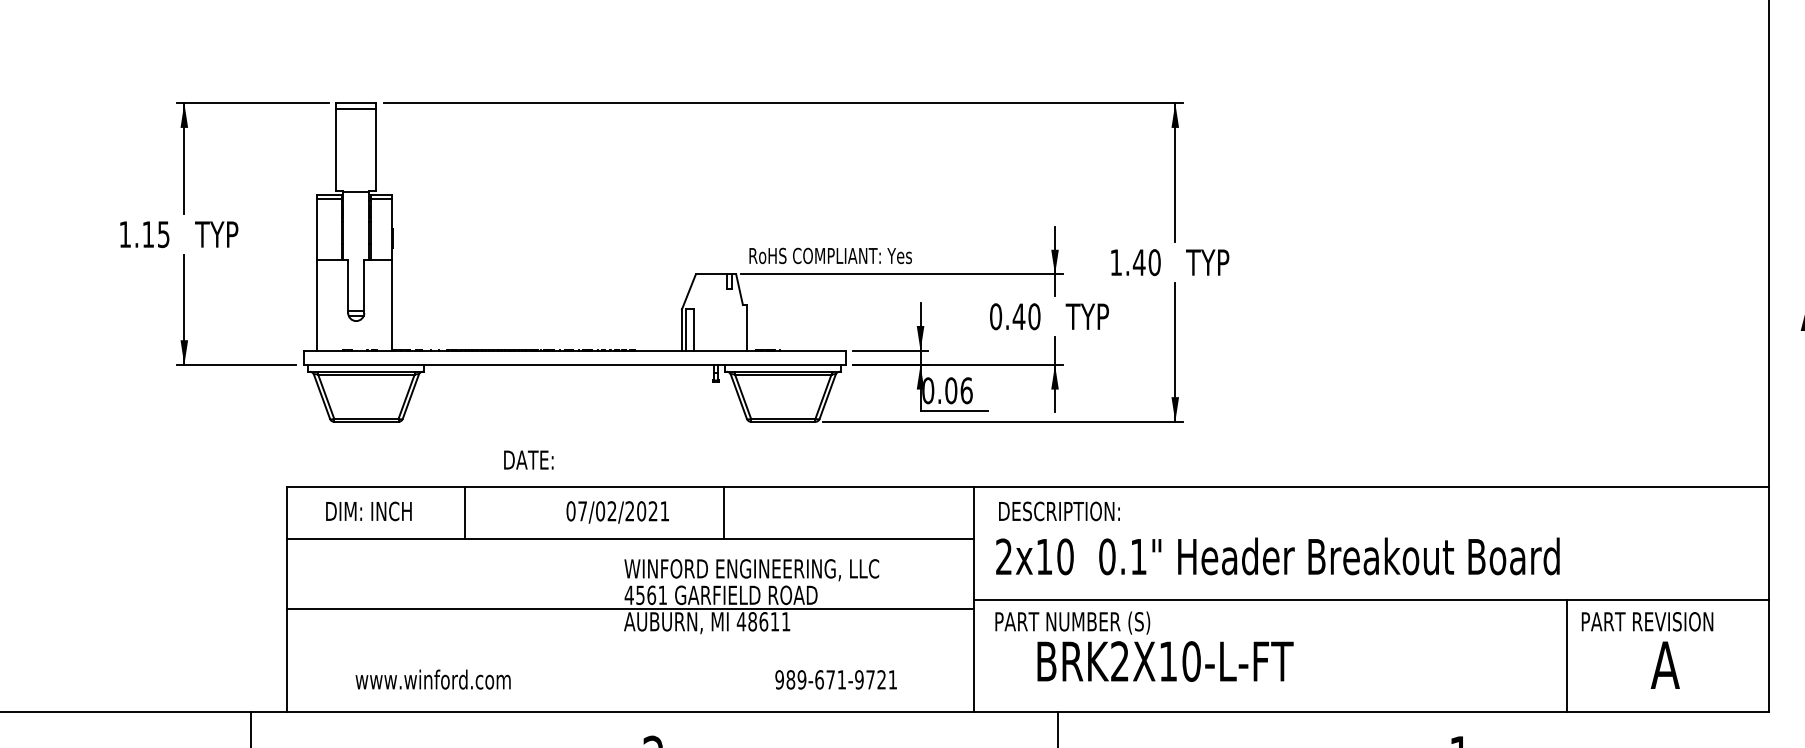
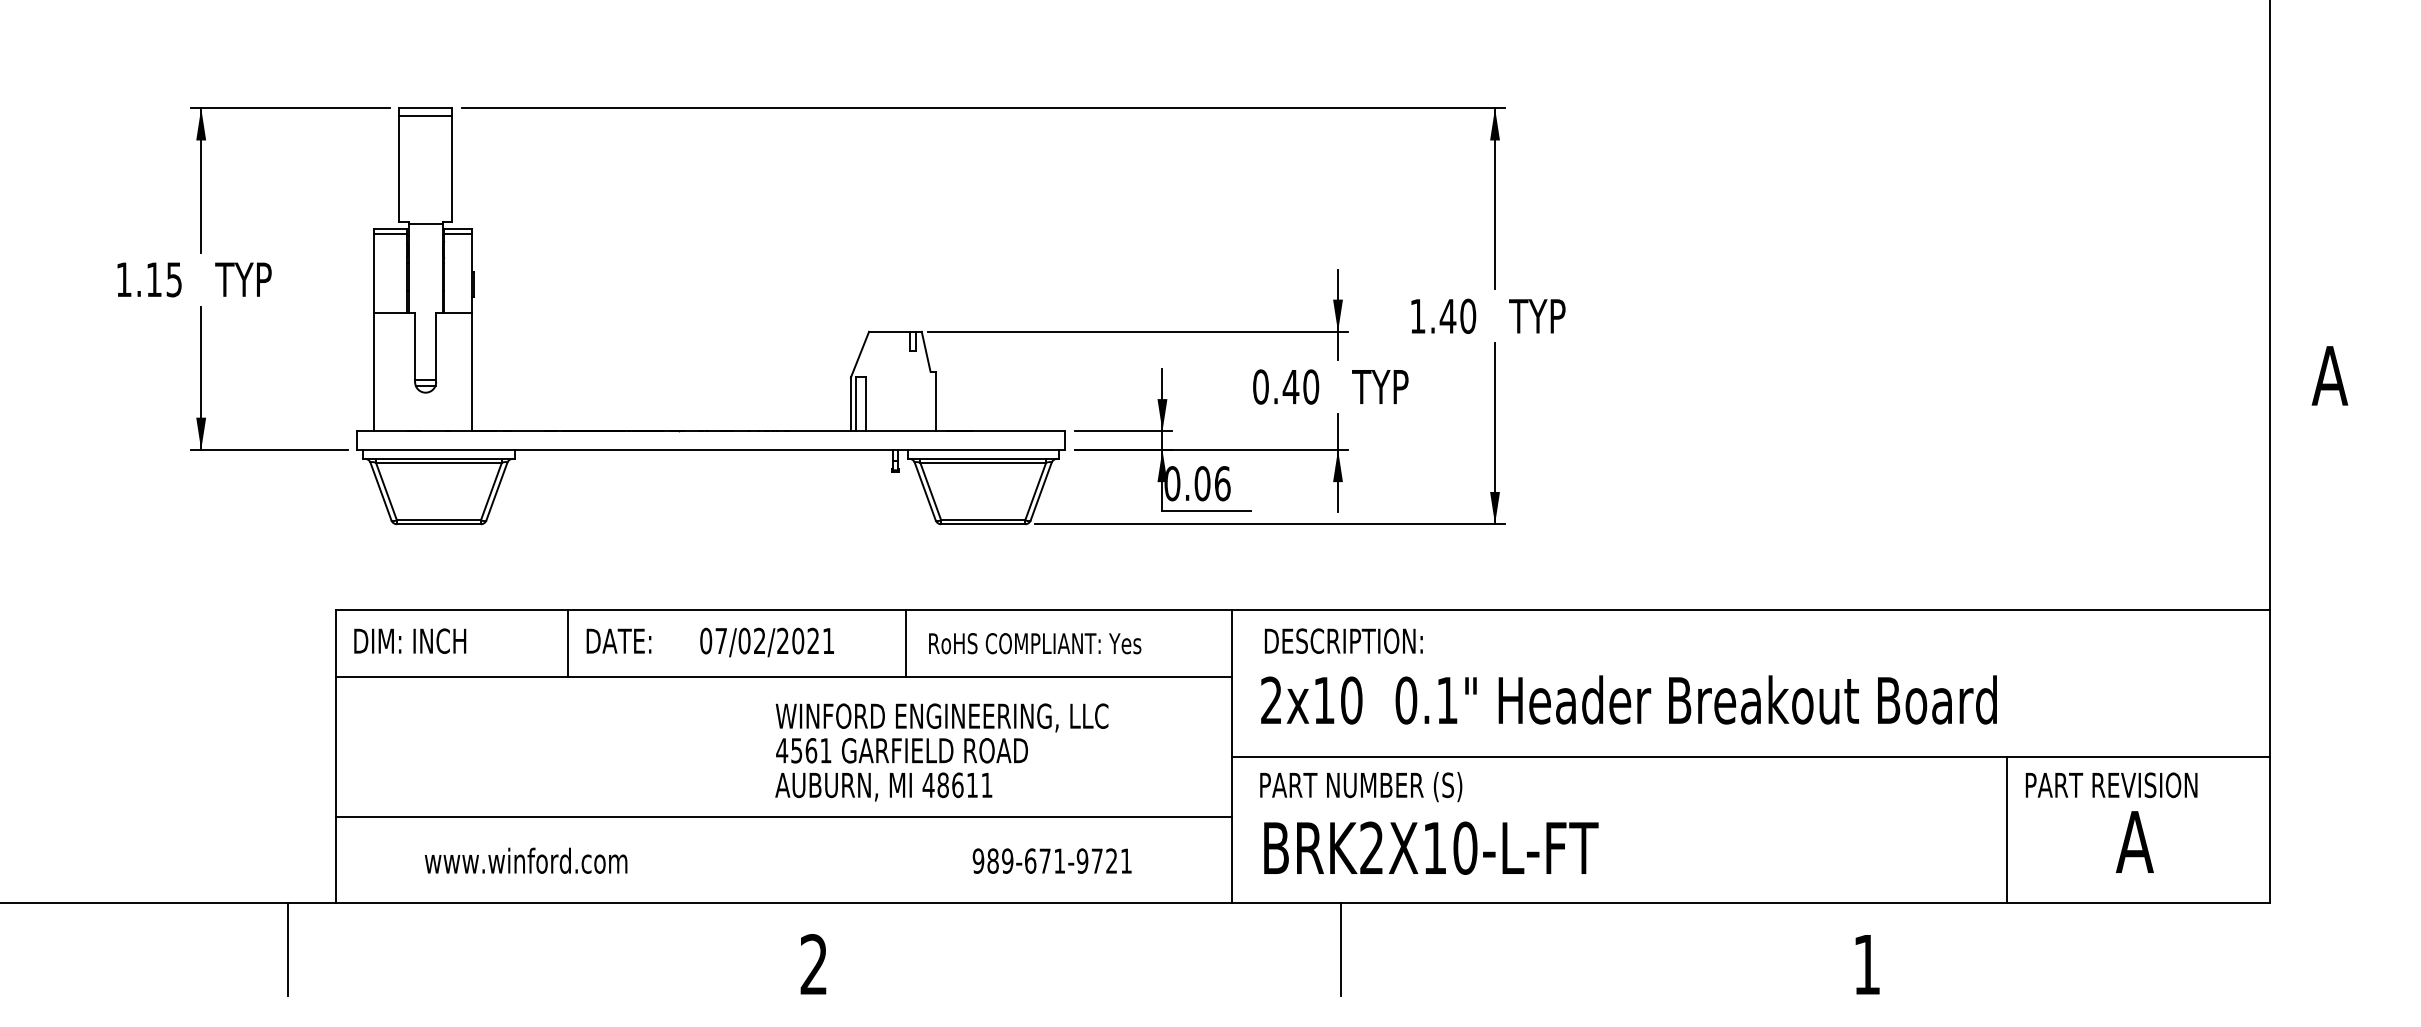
text: (830, 255) -> (1035, 643), moved
text: (528, 459) -> (618, 640), moved
text: (369, 510) -> (410, 640), moved
line: (630, 608) -> (783, 817), moved
text: (1165, 660) -> (1431, 847), moved

